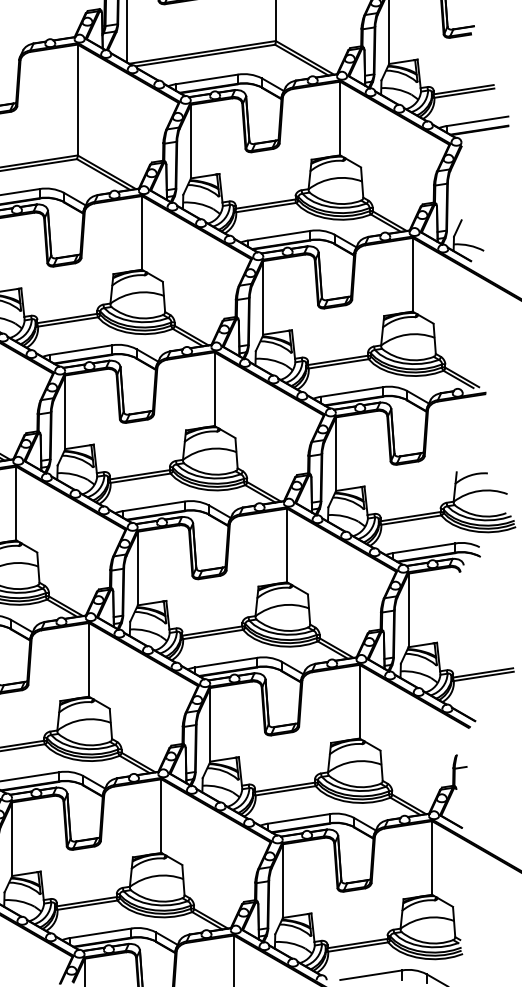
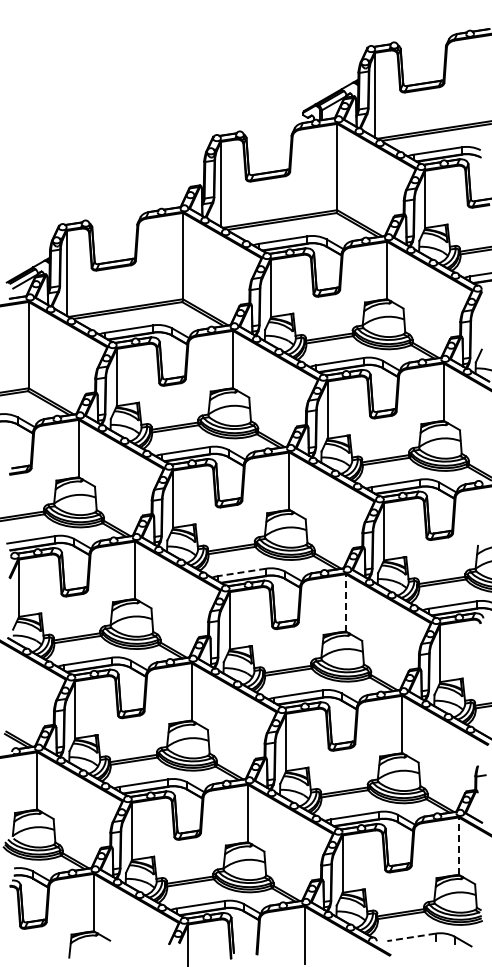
line: (152, 506) -> (241, 572), solid -> dashed
line: (286, 545) -> (345, 602), solid -> dashed
line: (431, 858) -> (458, 846), solid -> dashed
line: (370, 975) -> (410, 937), solid -> dashed

